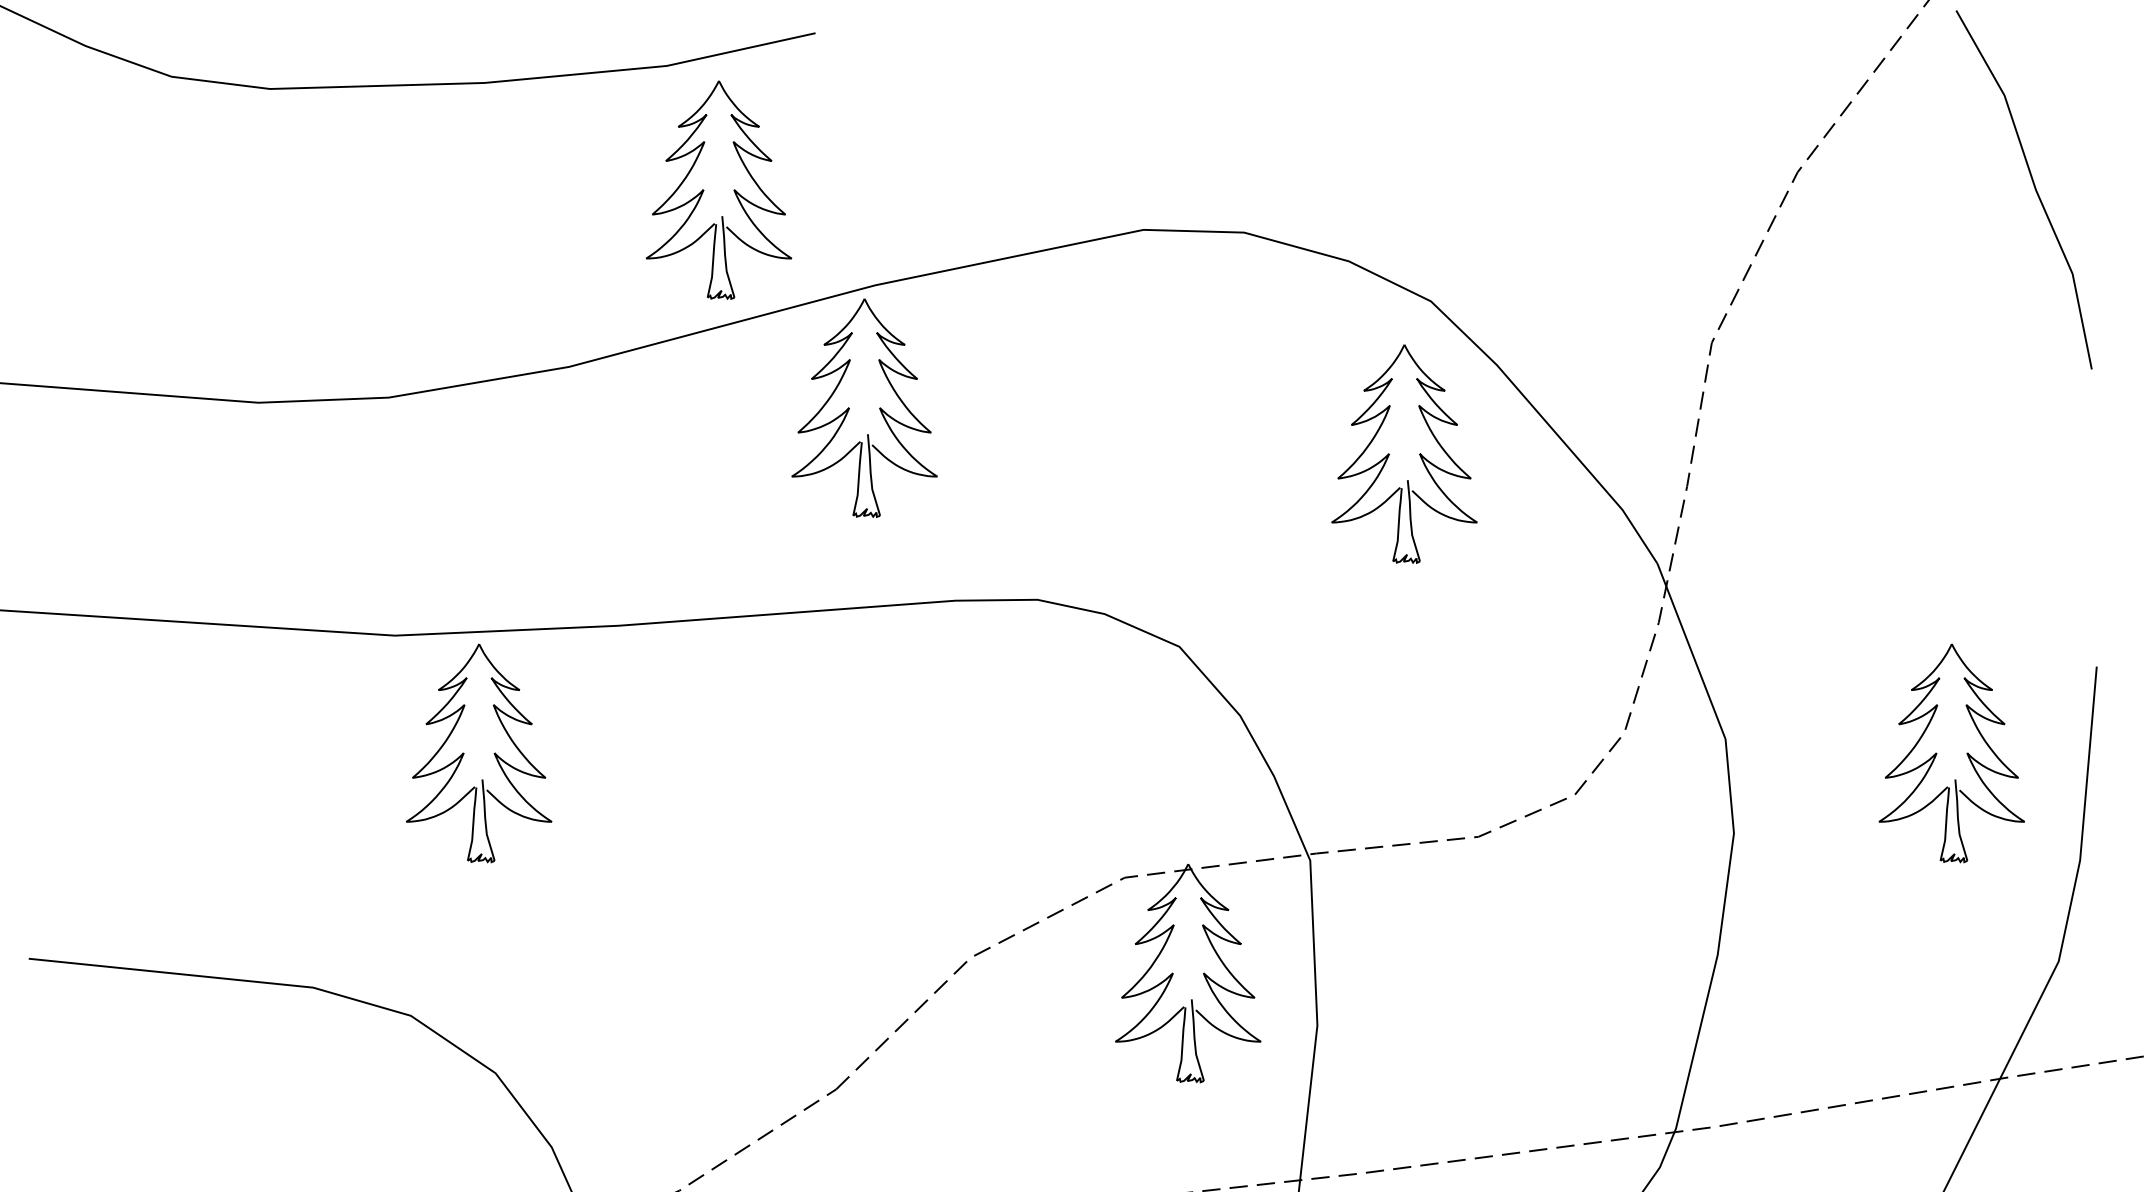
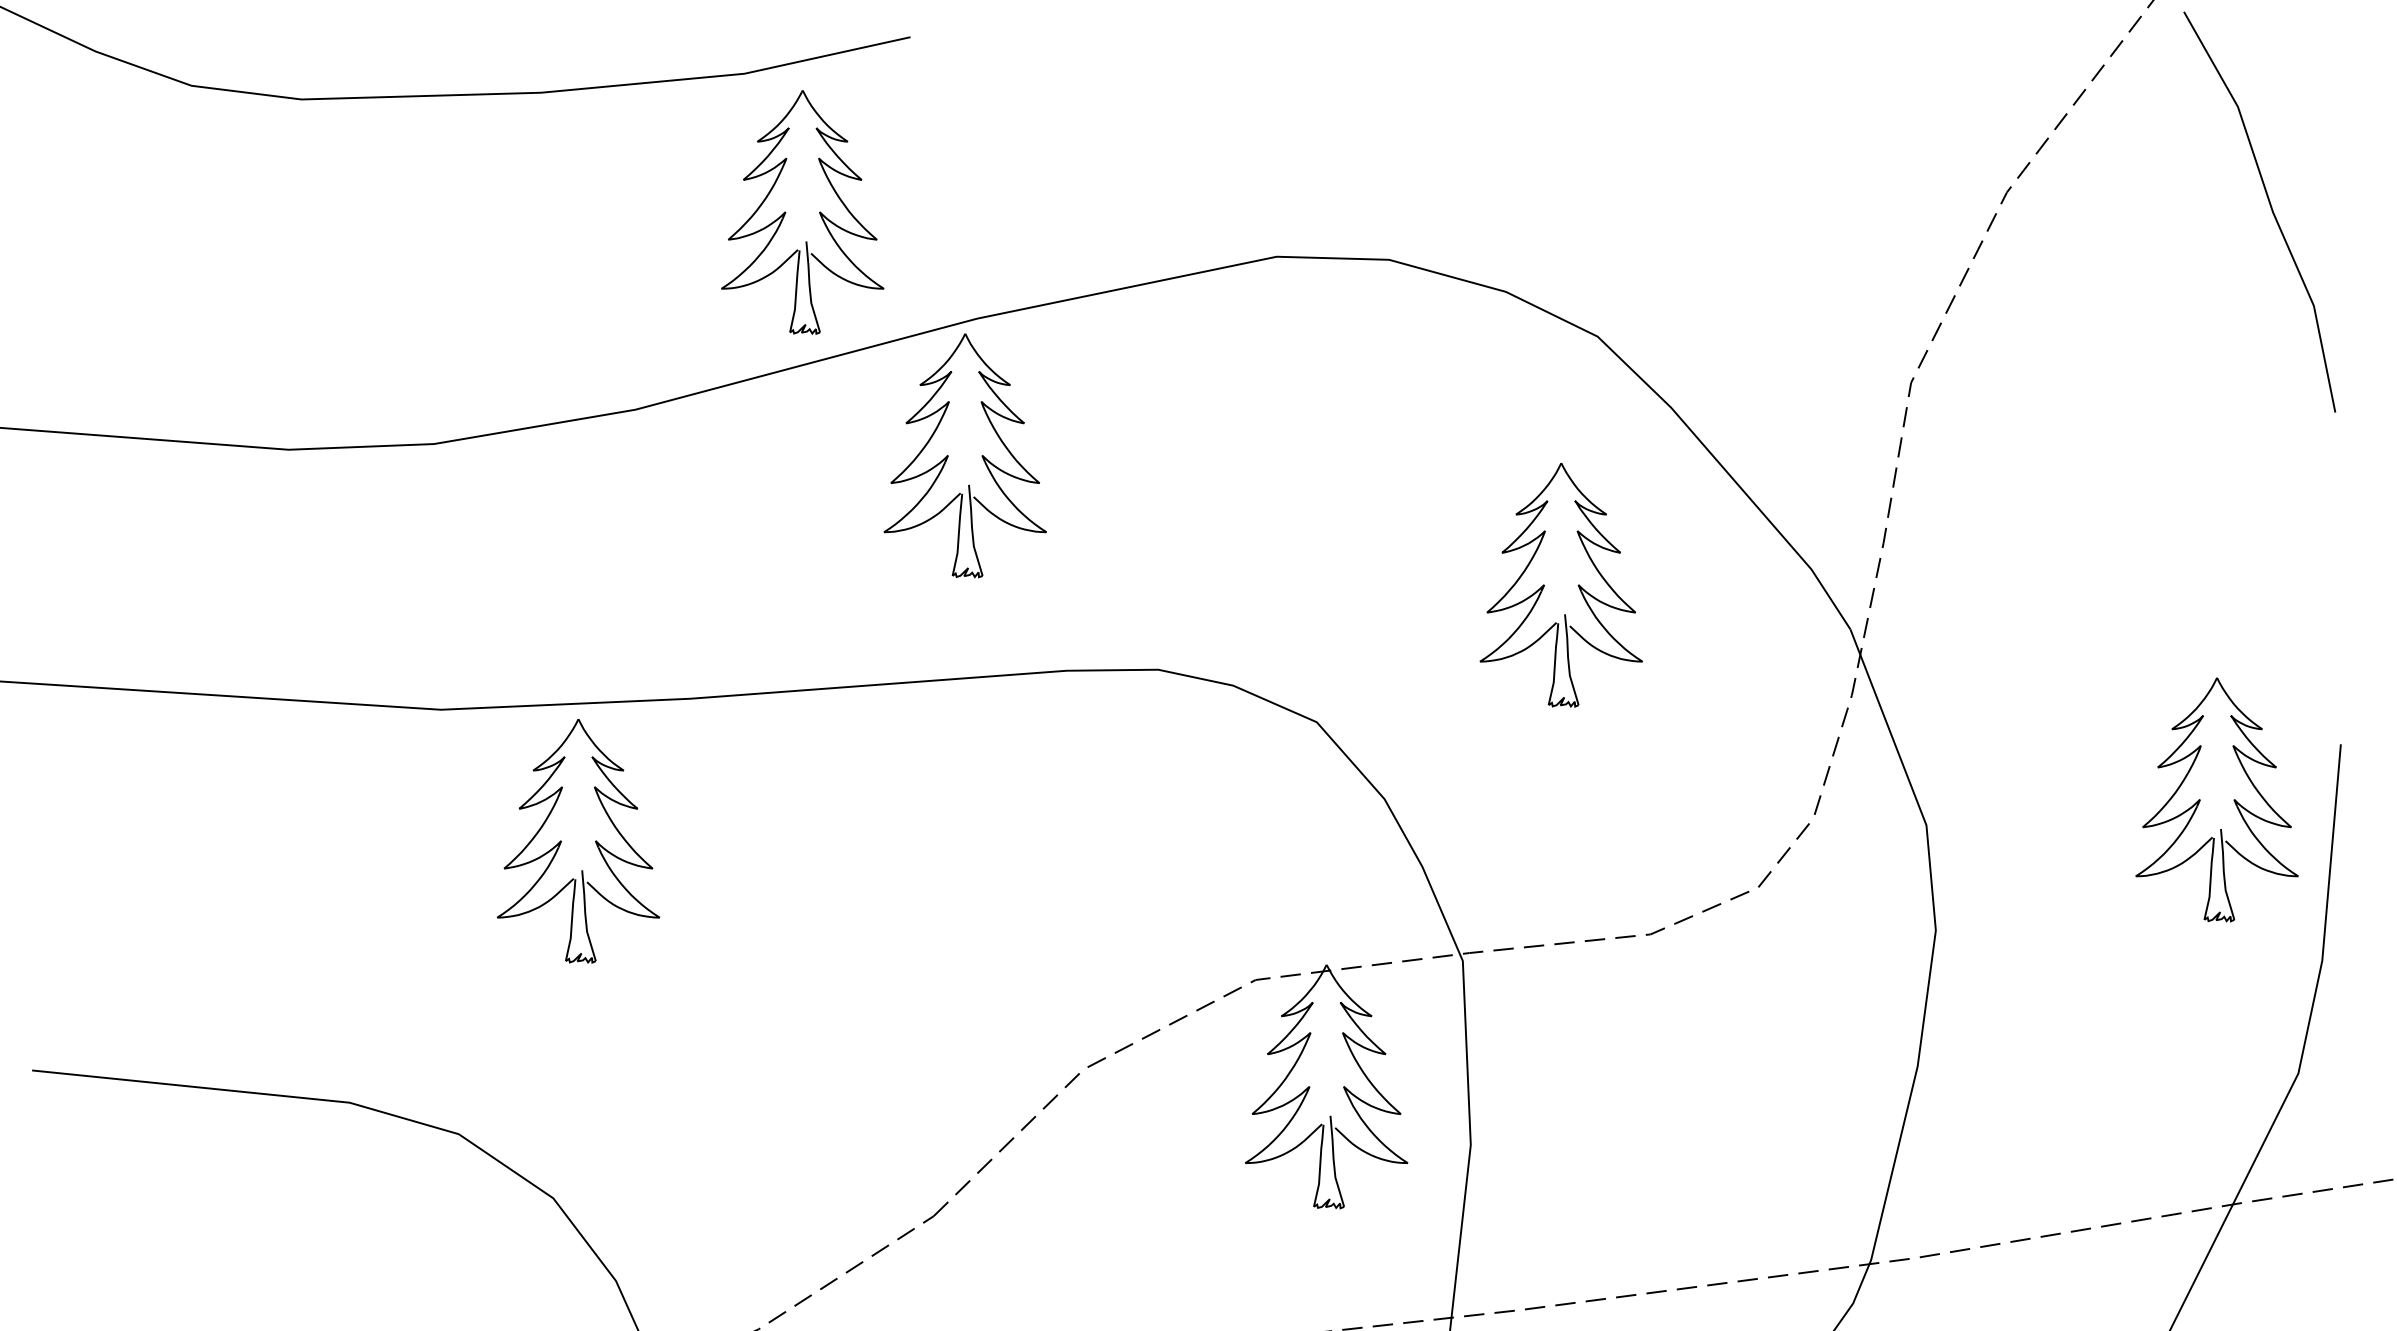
part: (1389, 453) -> (1544, 584), moved
part: (493, 753) -> (594, 841), moved
part: (1937, 753) -> (2201, 800), moved

